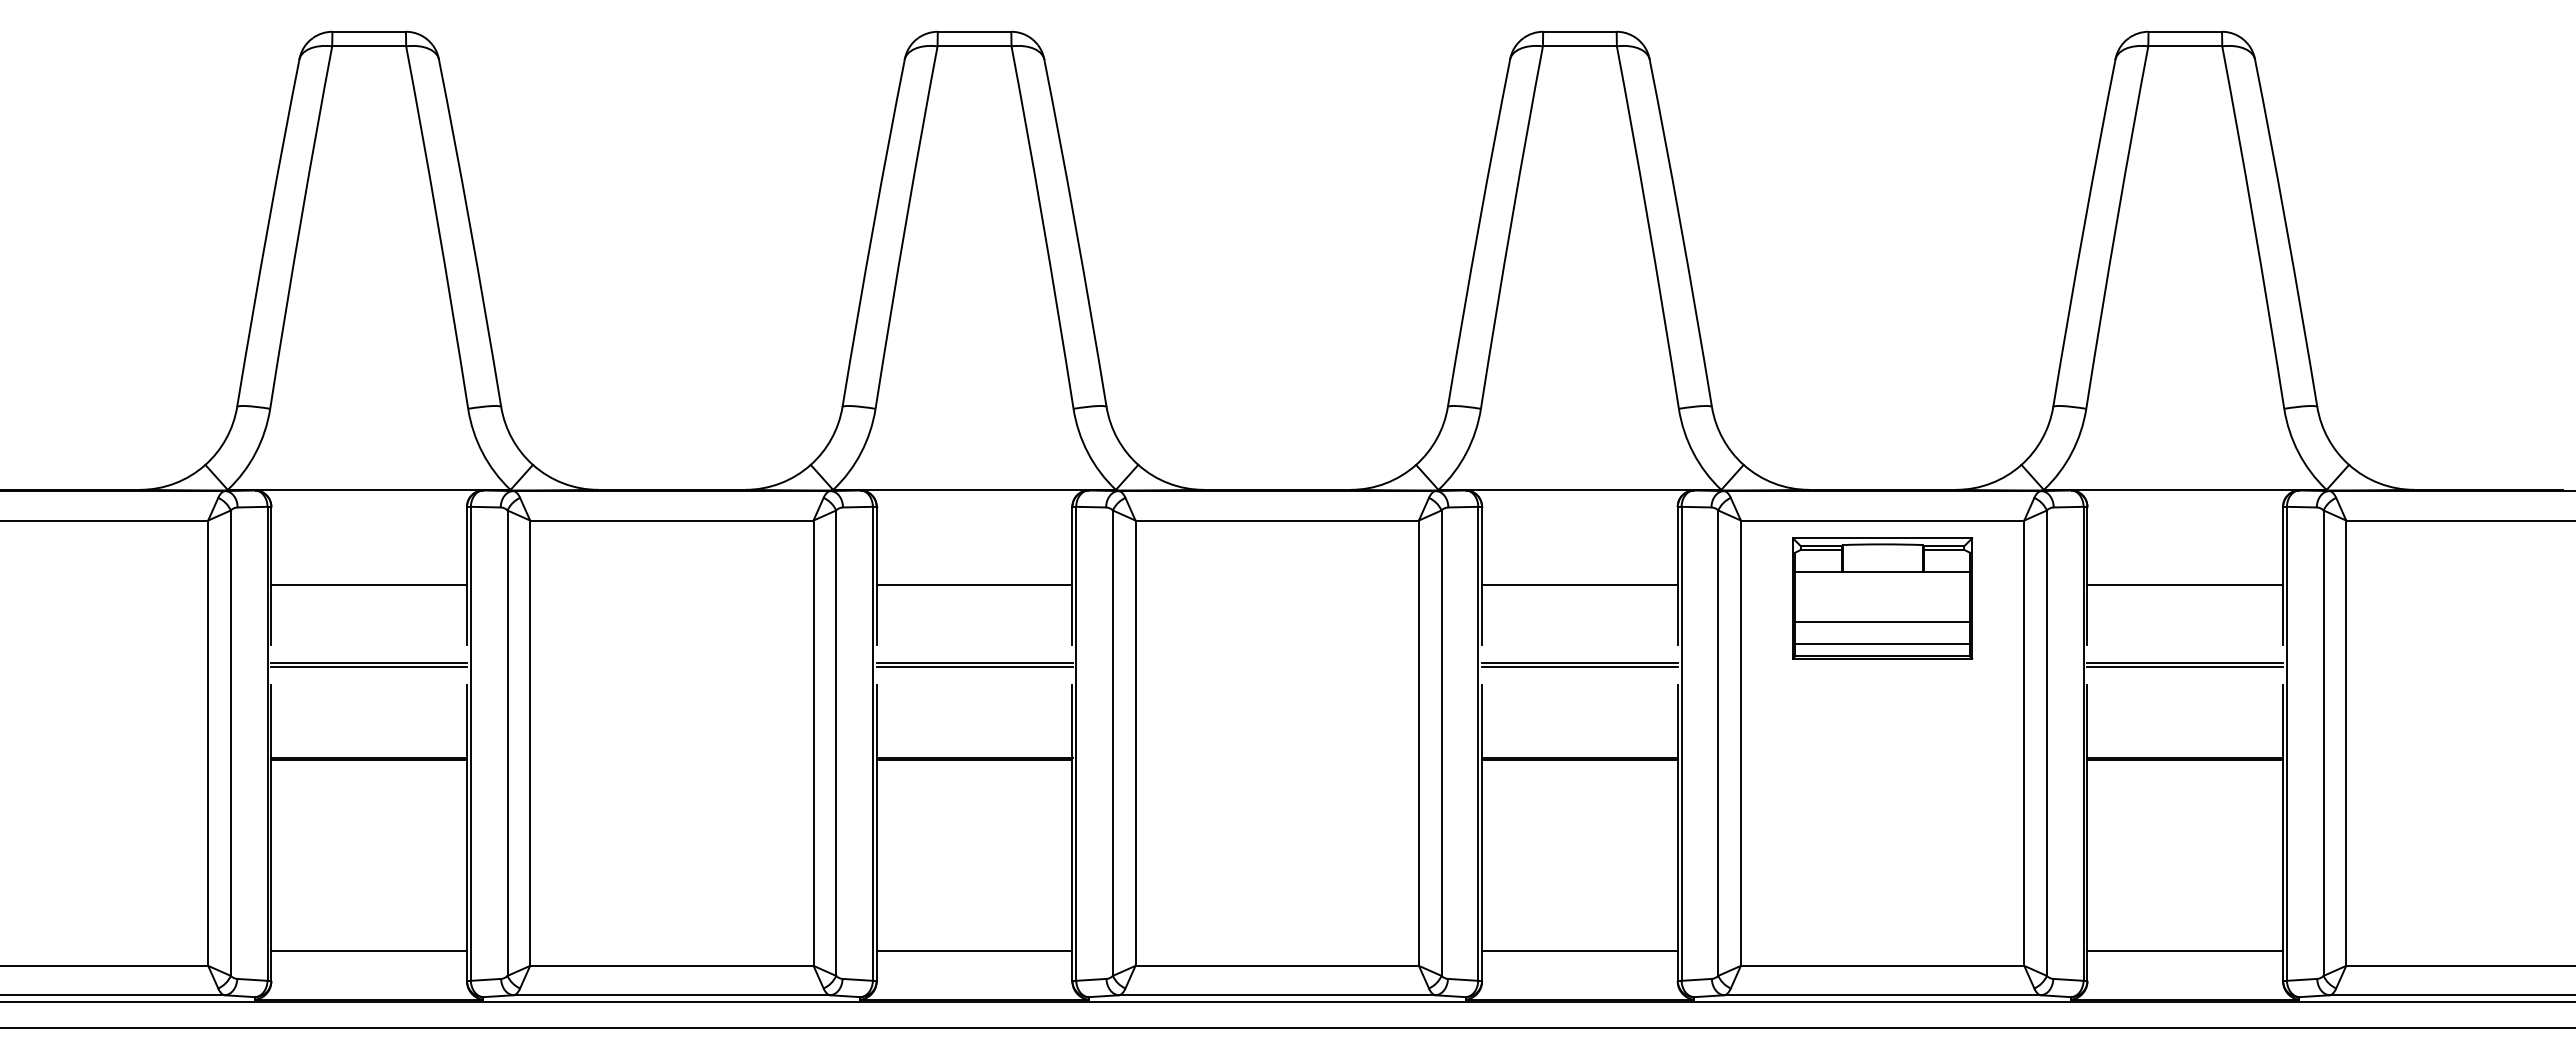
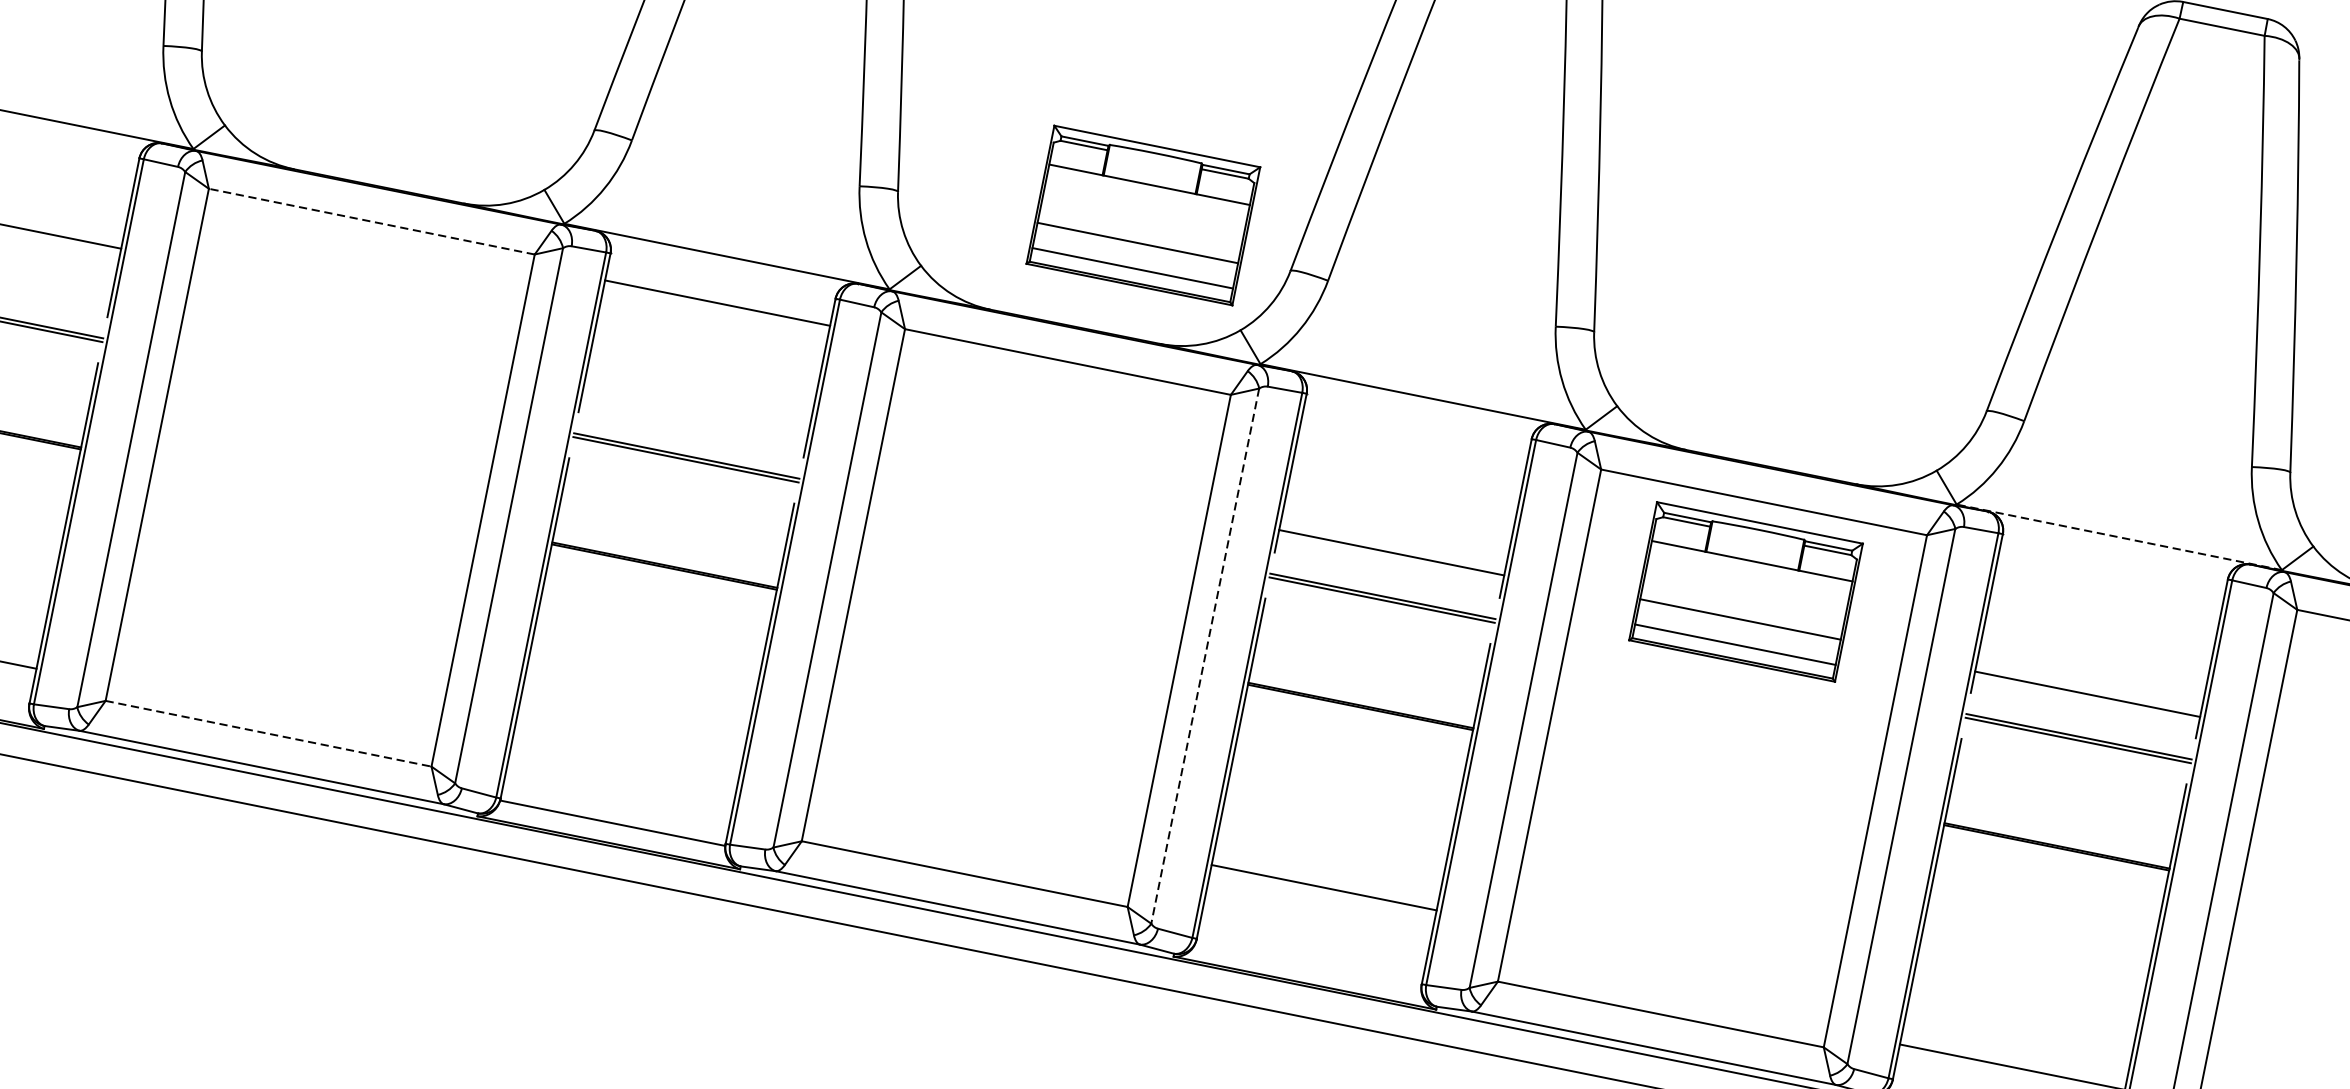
part: (1315, 385) -> (1143, 215), added
line: (2184, 489) -> (2118, 536), solid -> dashed
line: (671, 520) -> (371, 221), solid -> dashed
line: (974, 585) -> (717, 303), moved
line: (1579, 585) -> (1391, 552), moved
line: (2185, 585) -> (2087, 694), moved
line: (1441, 743) -> (1205, 656), solid -> dashed
line: (974, 950) -> (612, 823), moved
line: (1579, 950) -> (1323, 887), moved
line: (671, 965) -> (268, 733), solid -> dashed

